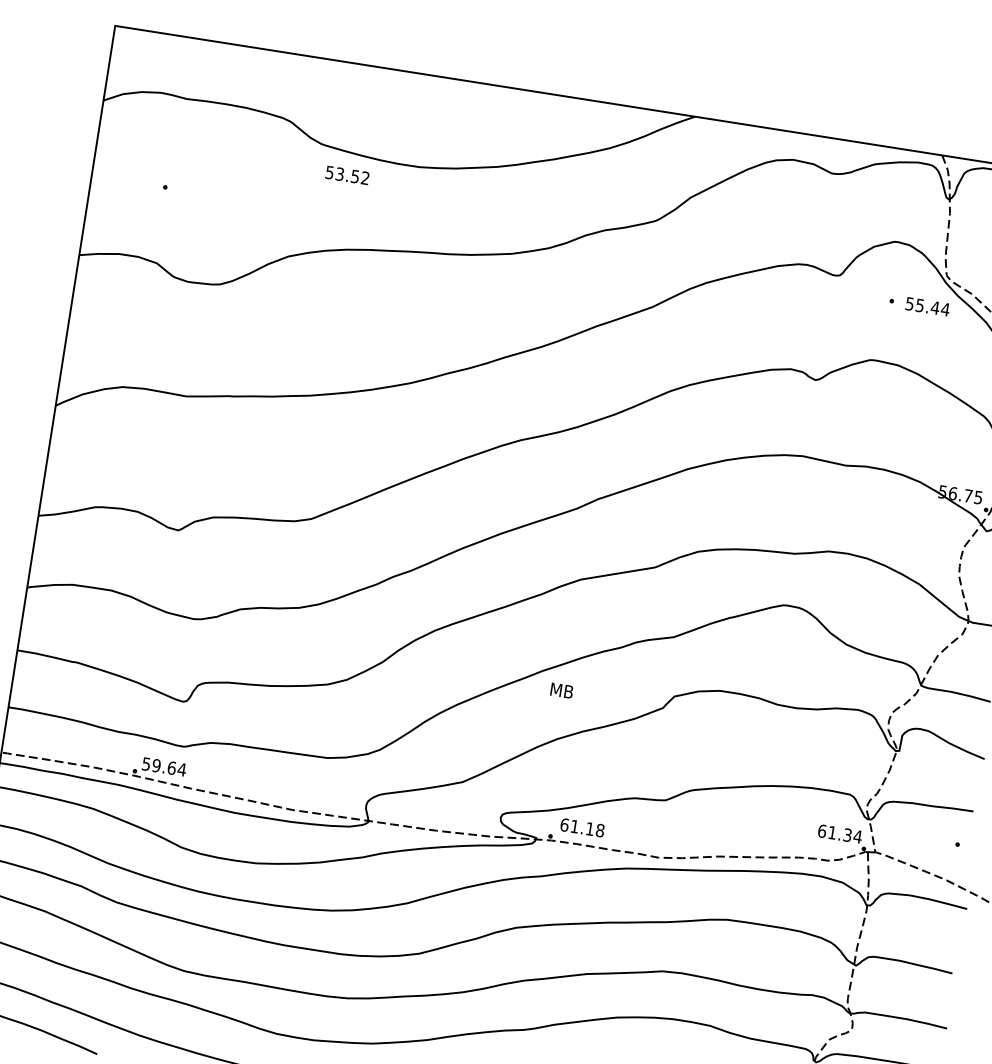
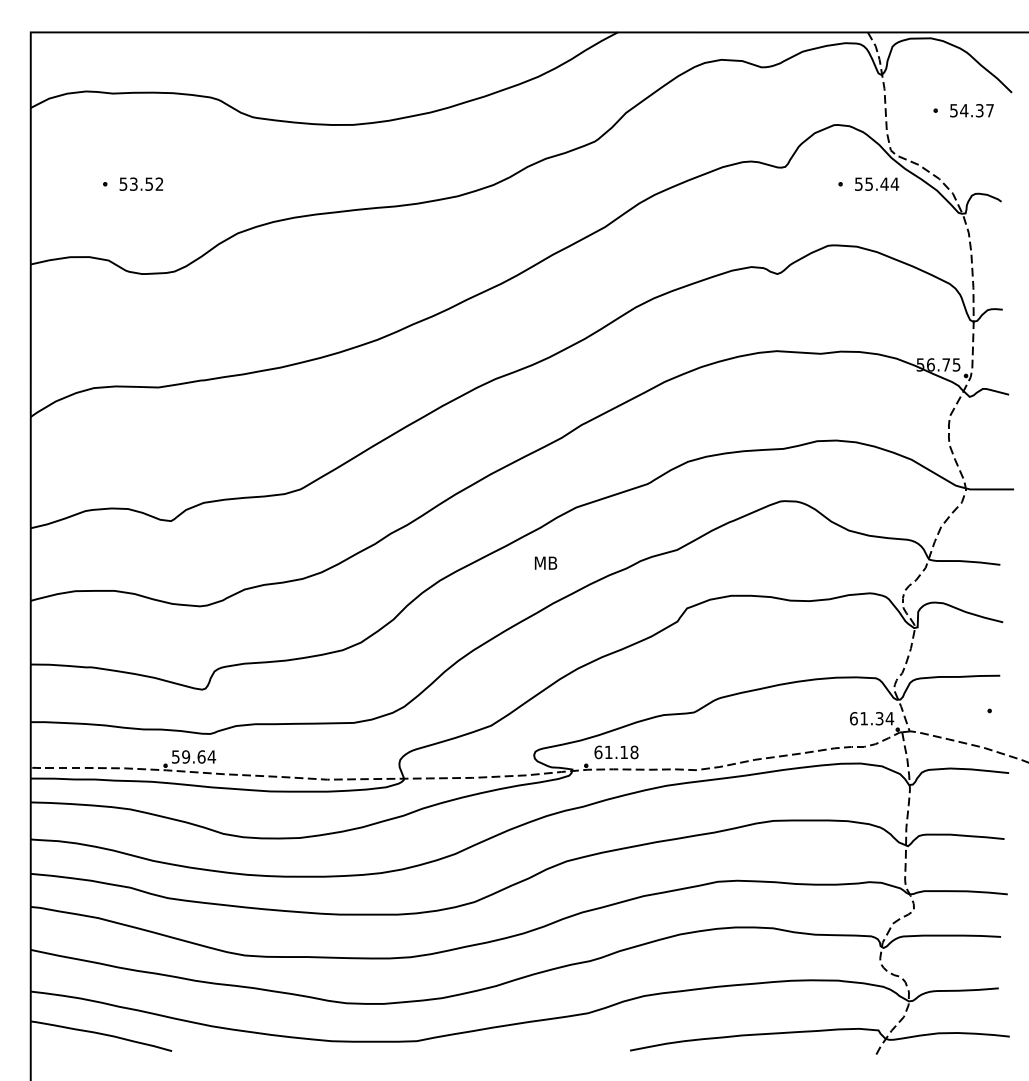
text: (347, 174) -> (141, 183), moved
text: (561, 690) -> (545, 562), moved

